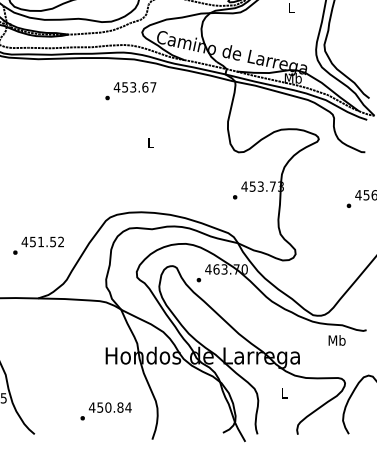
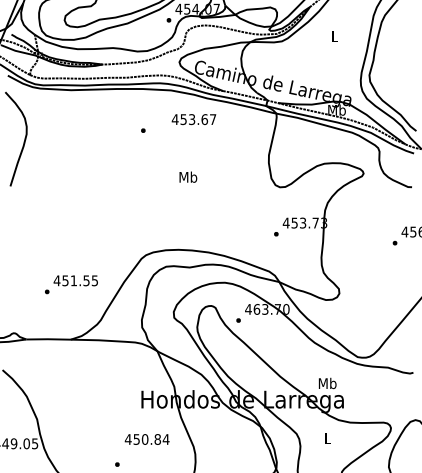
text: (134, 87) -> (193, 119), moved
text: (150, 141) -> (188, 176), L -> Mb
text: (60, 241) -> (94, 280), 451.52 -> 451.55
text: (336, 340) -> (327, 383), moved
text: (109, 407) -> (146, 439), moved

